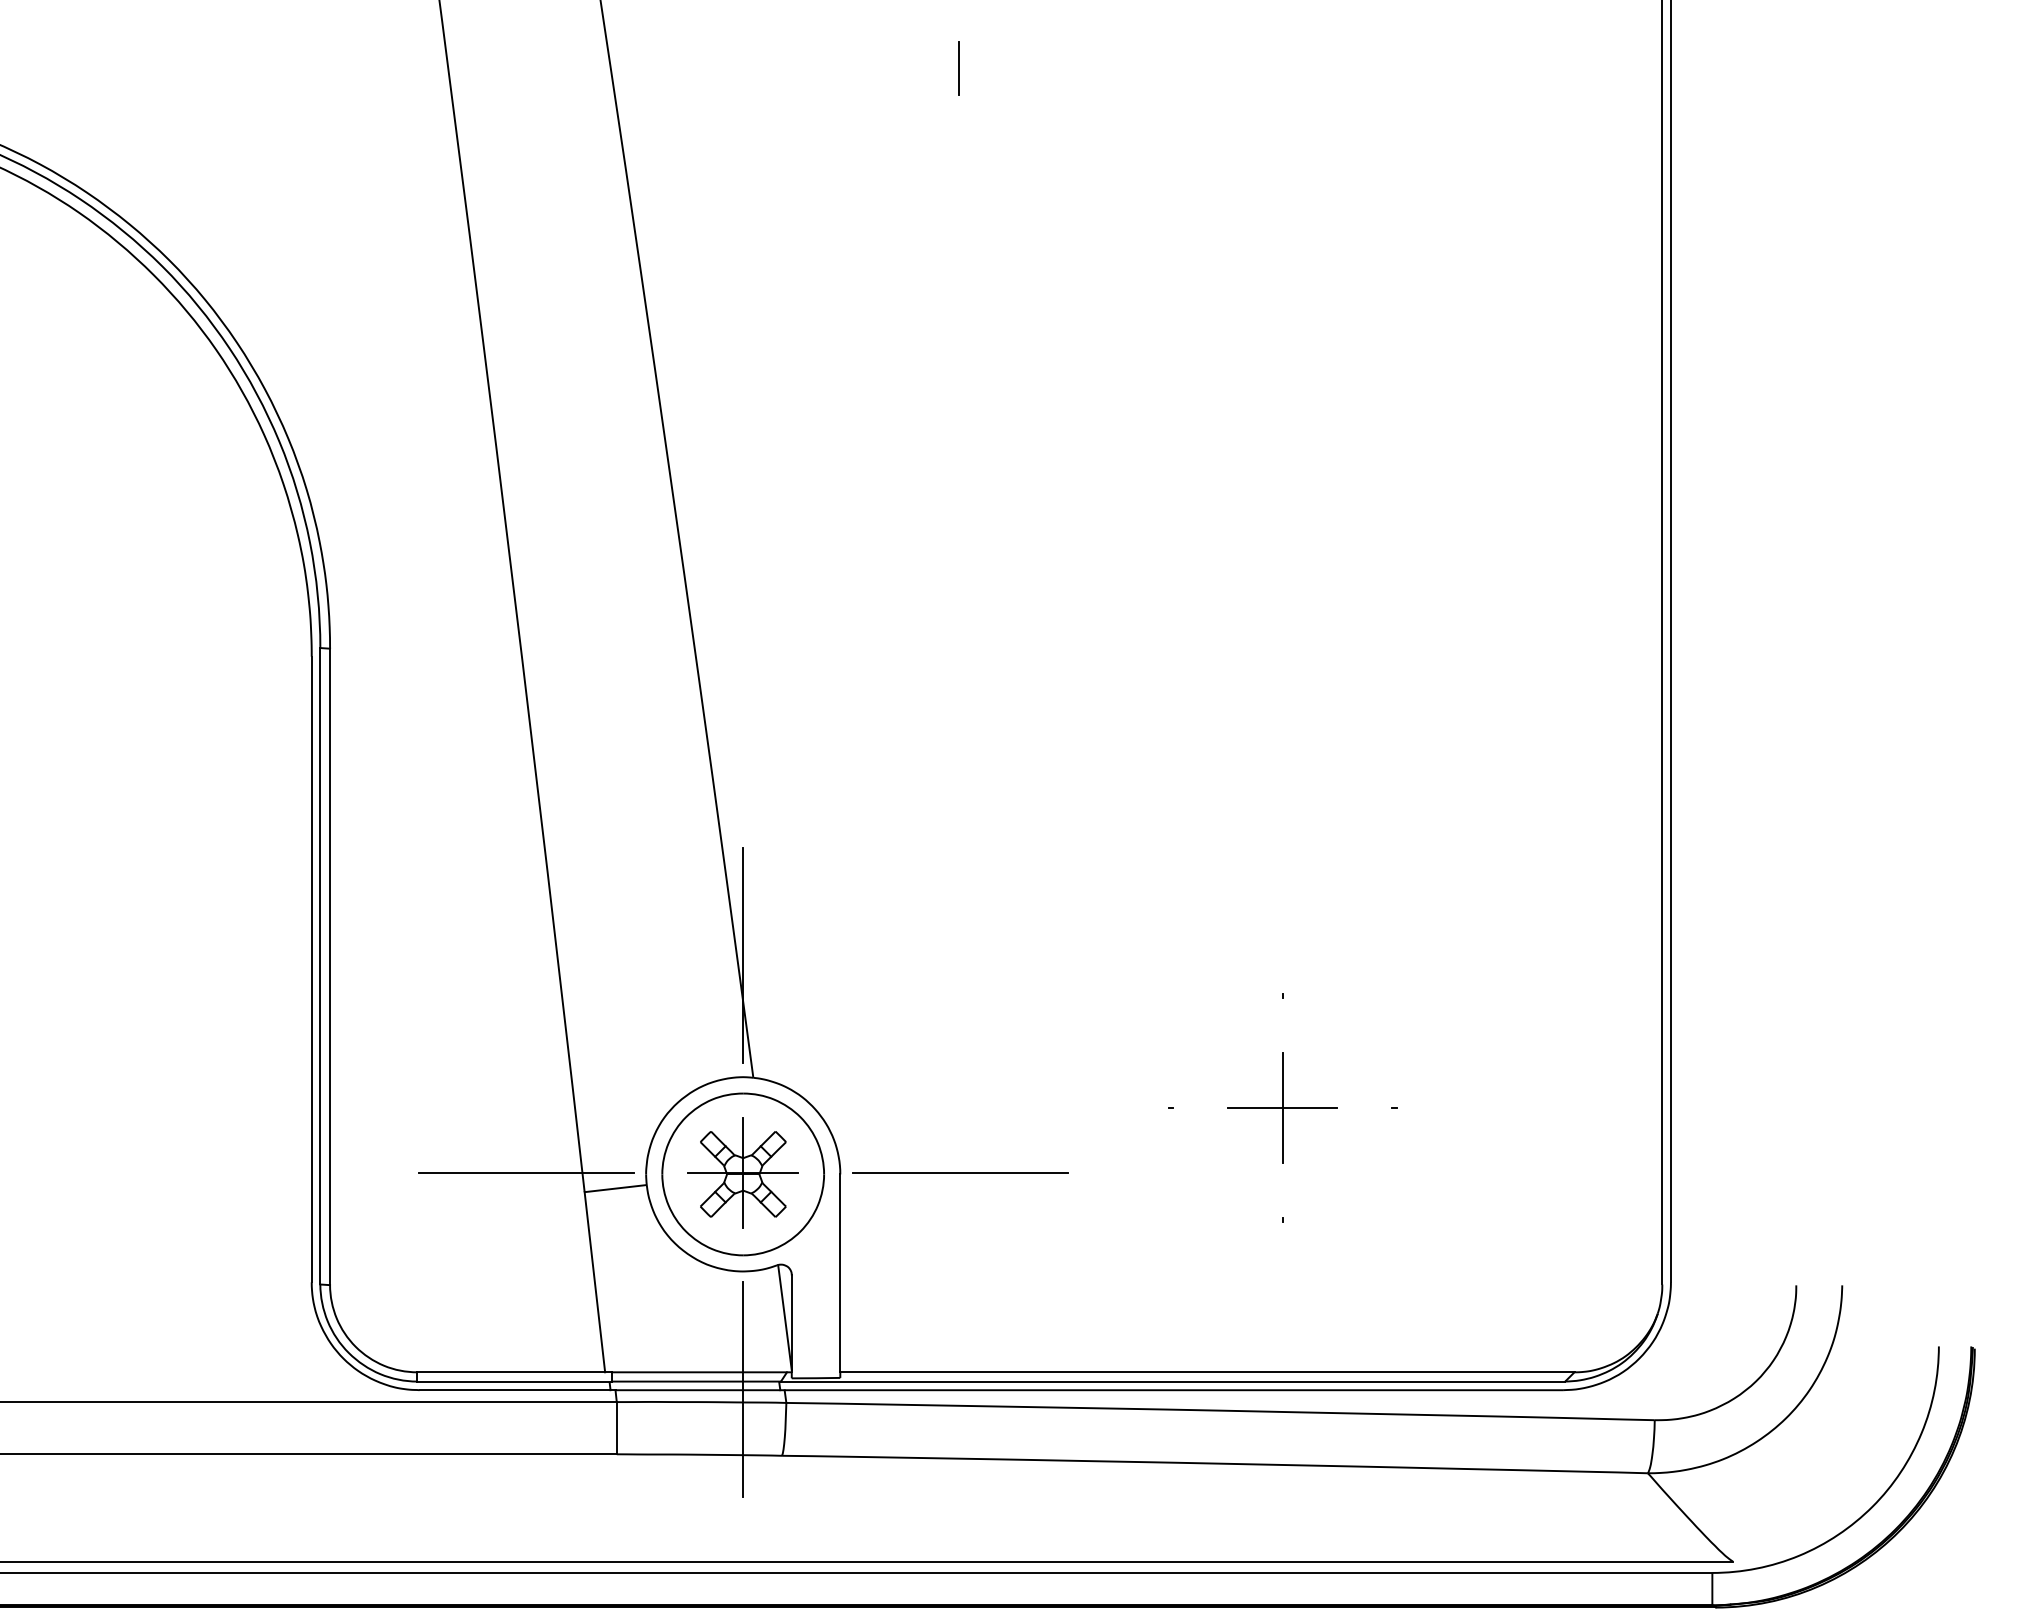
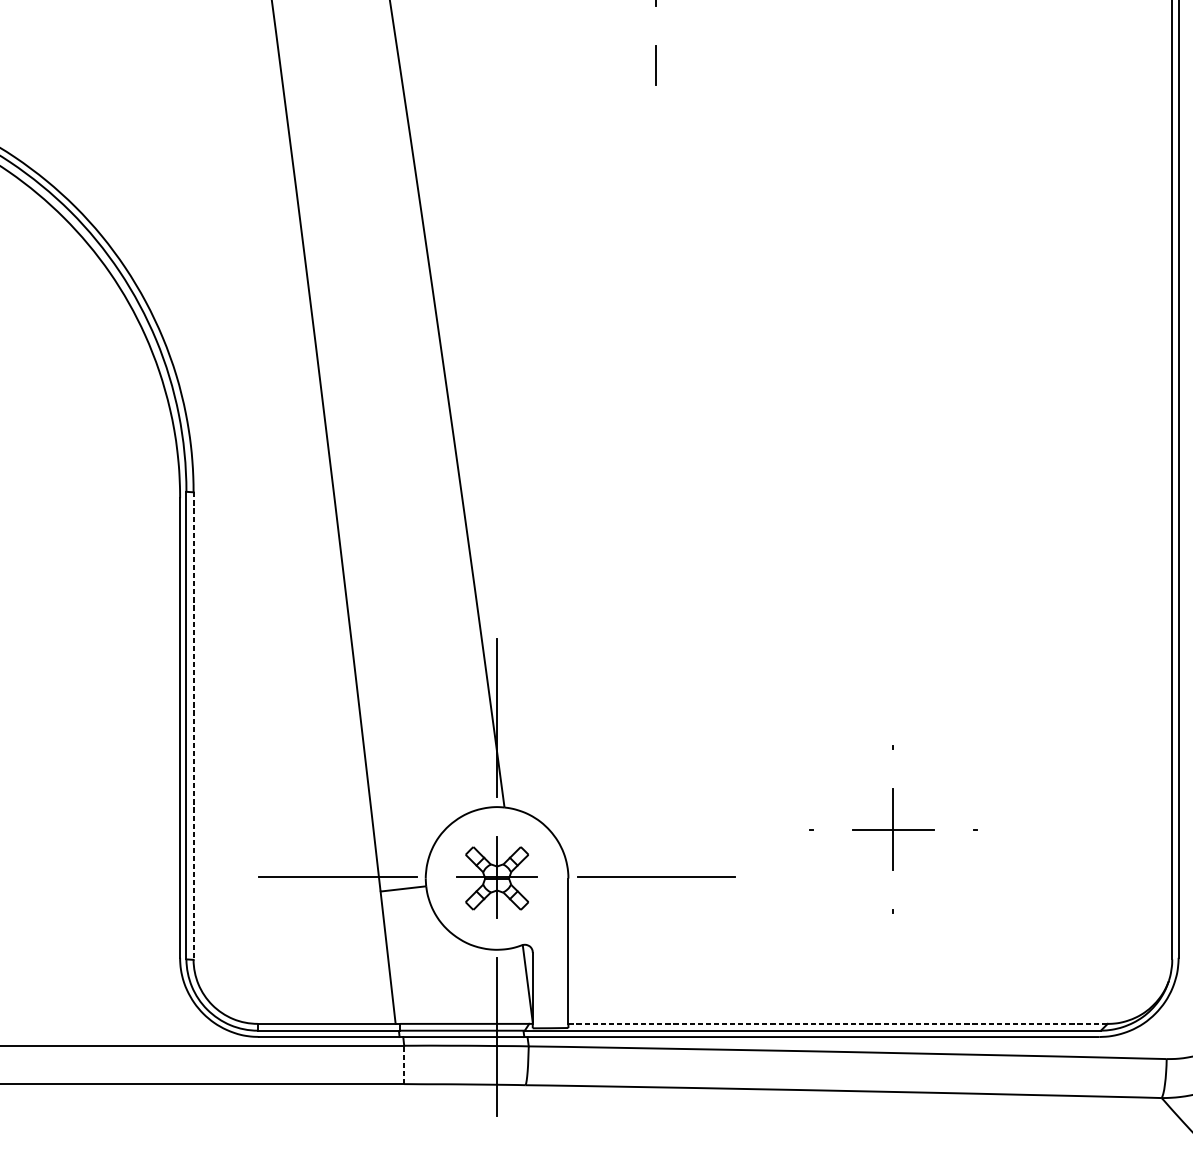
line: (330, 967) -> (193, 726), solid -> dashed
part: (742, 1174) -> (496, 878), removed
line: (1207, 1372) -> (838, 1024), solid -> dashed
line: (616, 1427) -> (403, 1064), solid -> dashed

